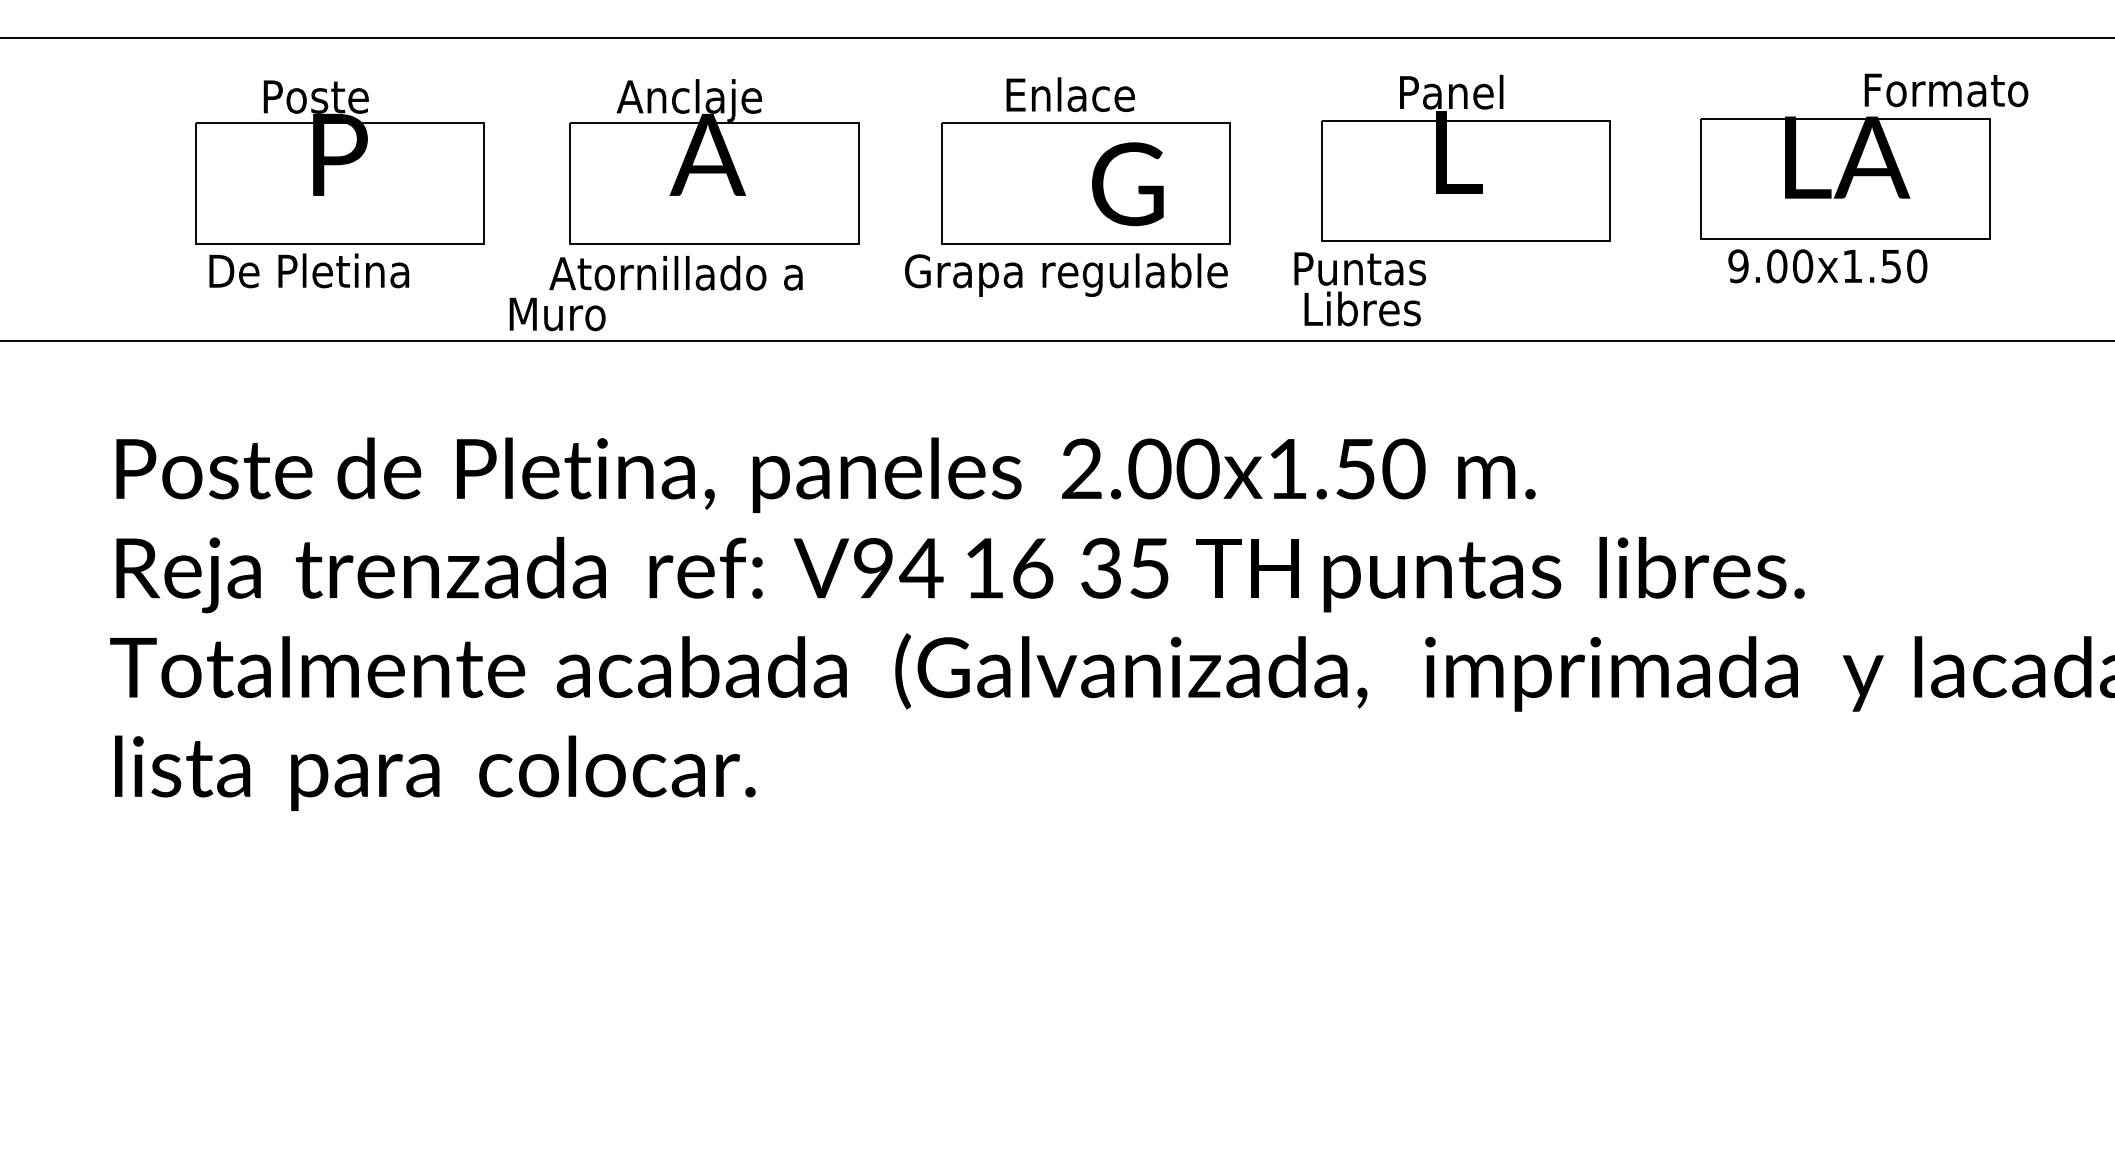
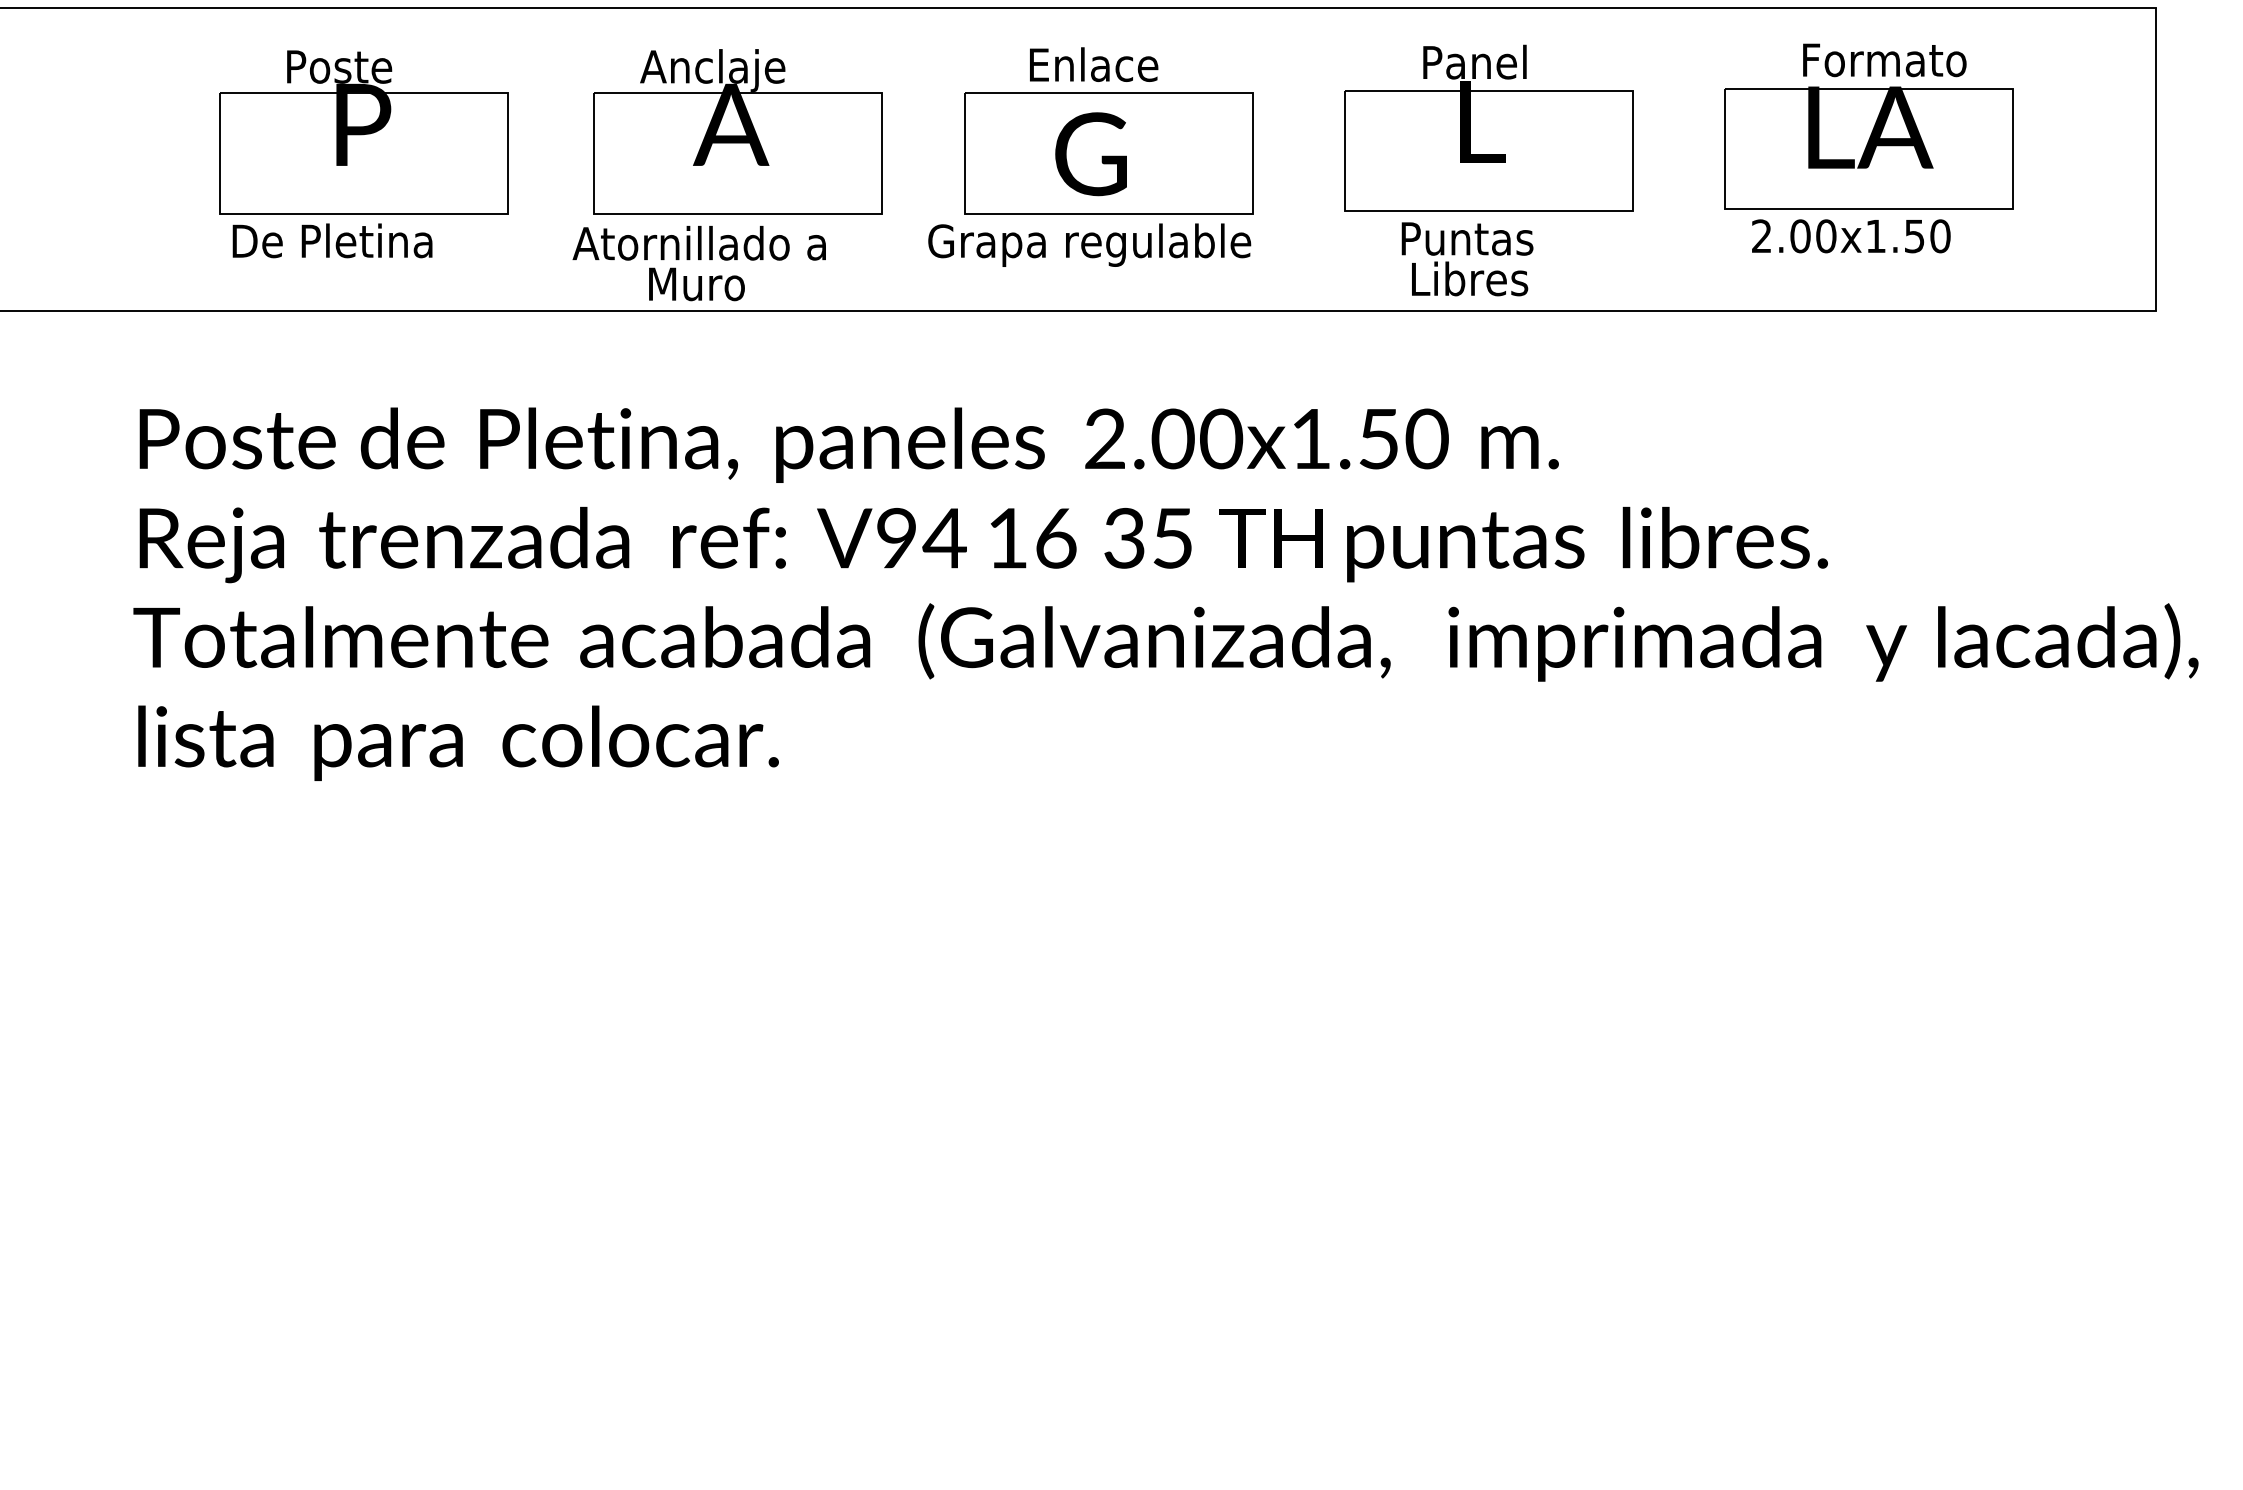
text: (1946, 90) -> (1884, 60), moved
text: (1127, 184) -> (1090, 154), moved
text: (1738, 266) -> (1761, 236), 9.00x1.50 -> 2.00x1.50
text: (1360, 289) -> (1467, 259), moved
text: (557, 314) -> (696, 284), moved

